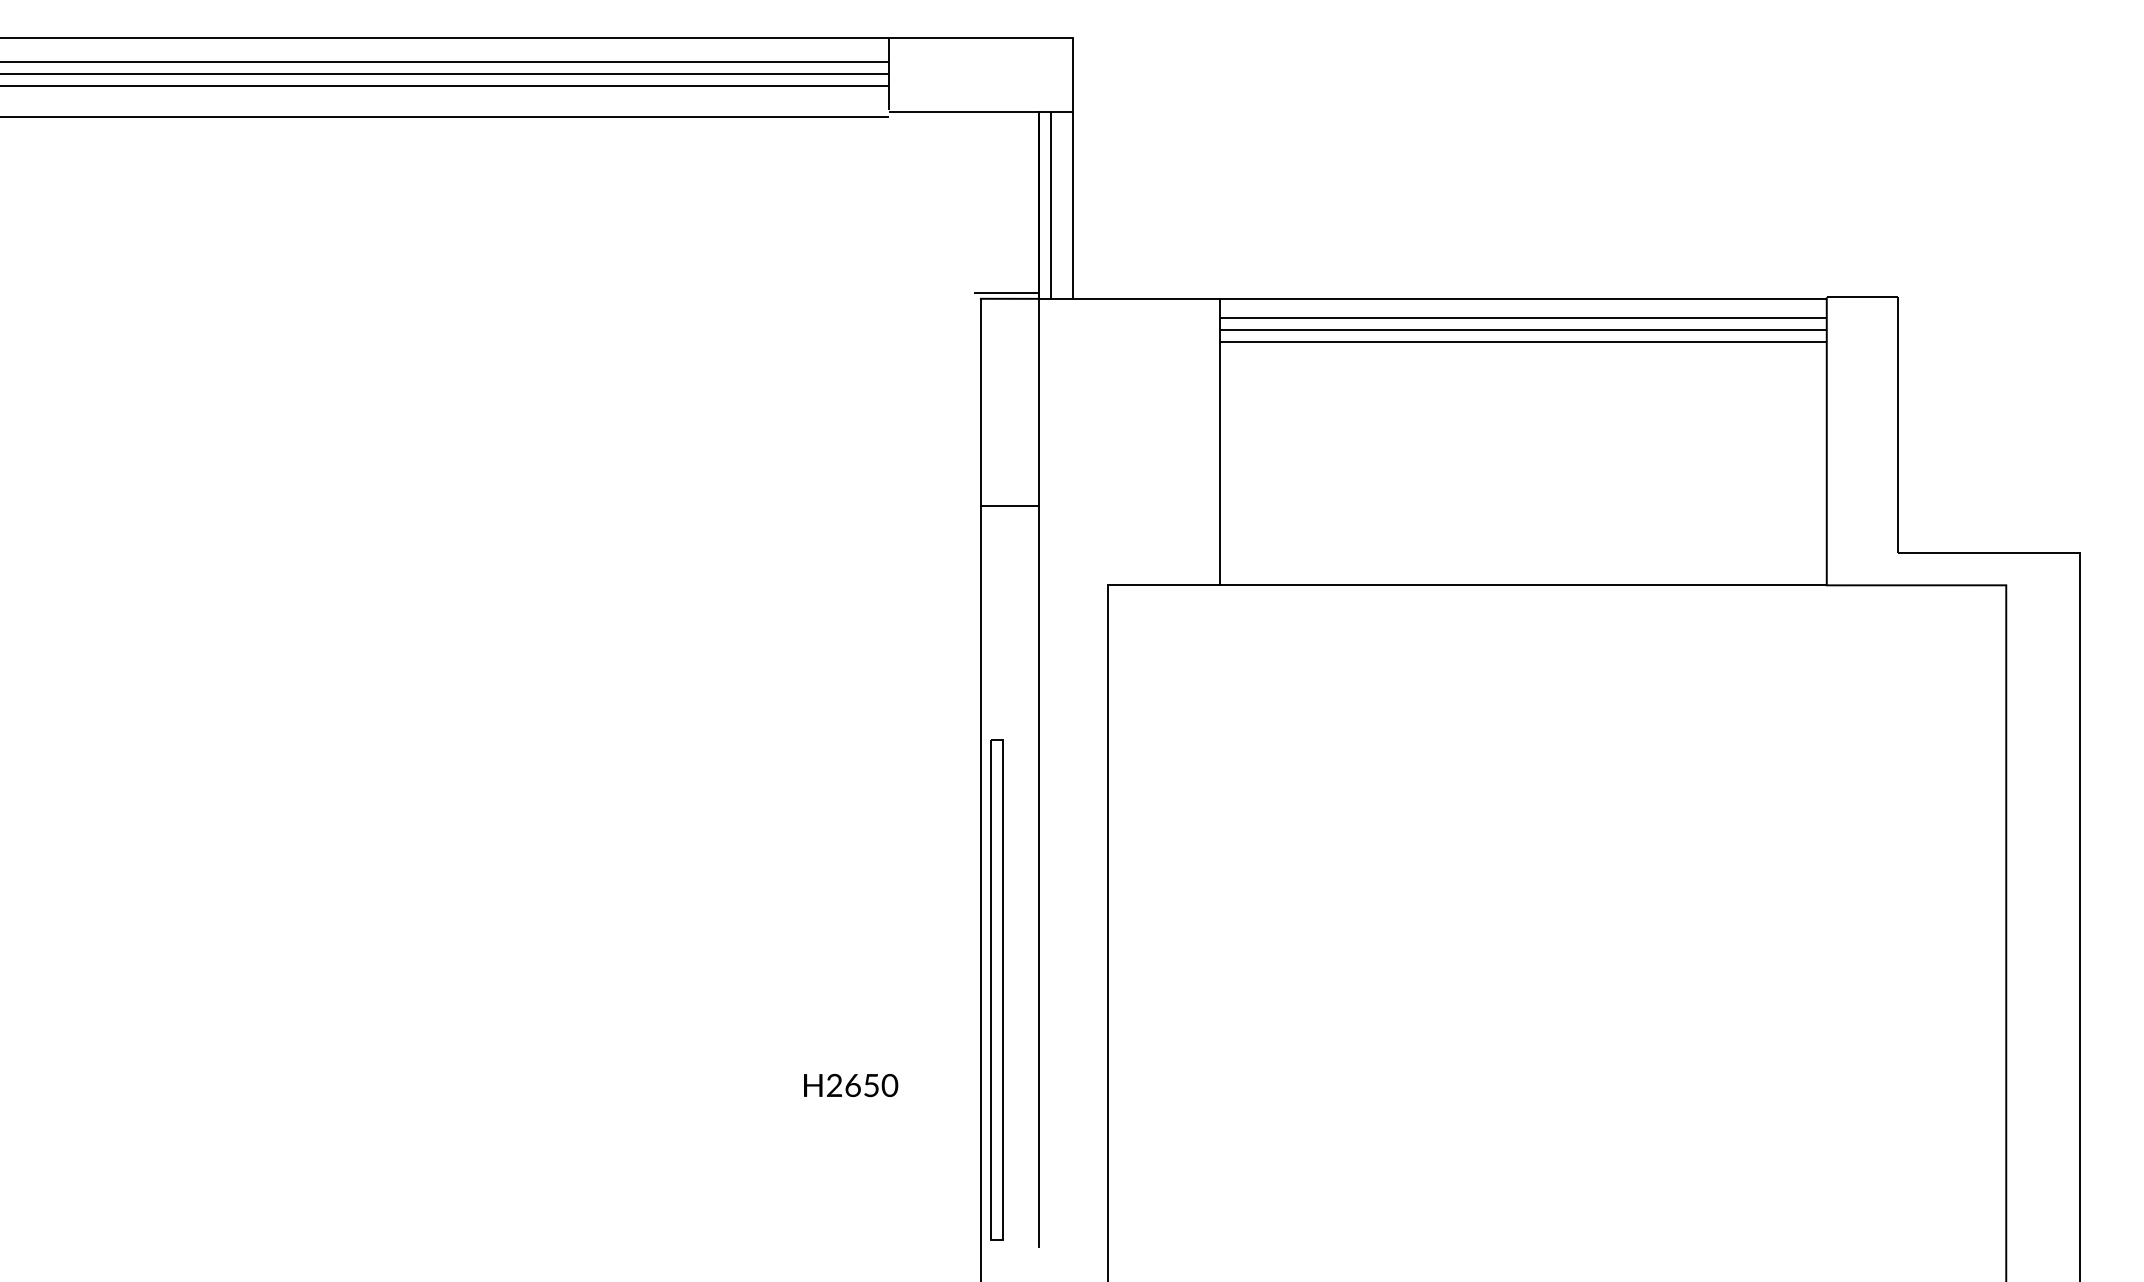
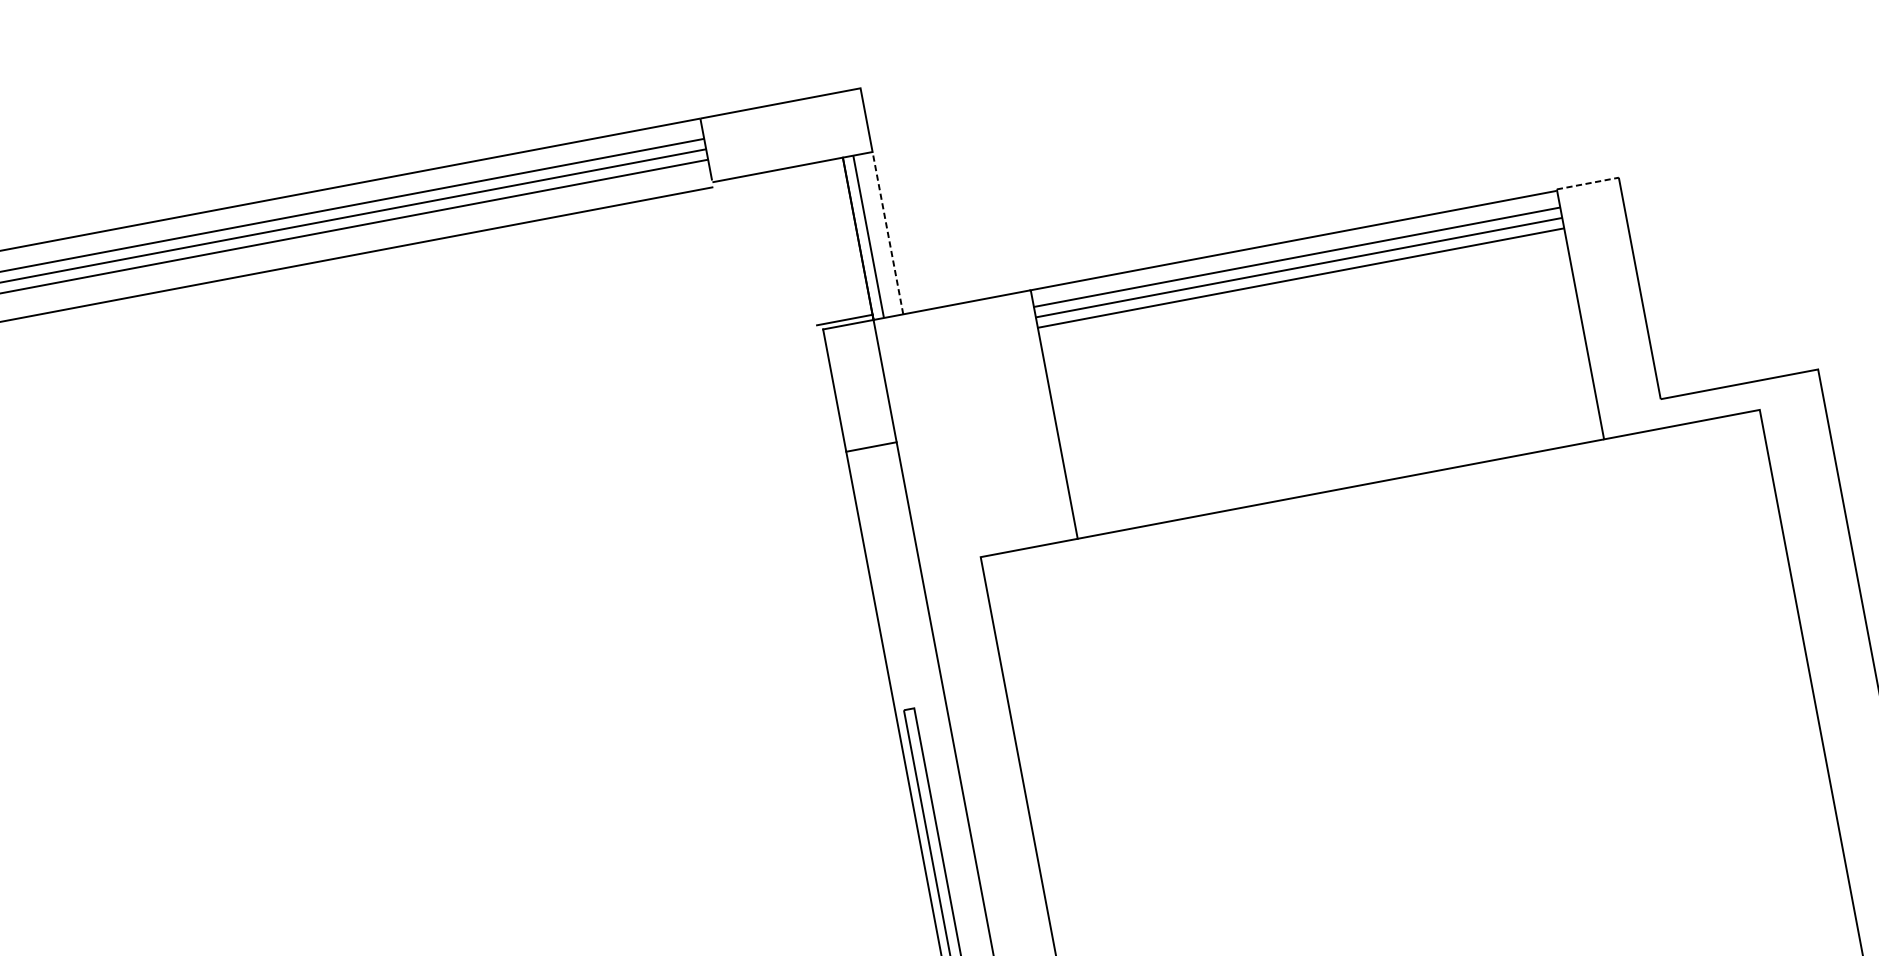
line: (1073, 205) -> (888, 233), solid -> dashed
line: (1862, 297) -> (1587, 183), solid -> dashed
line: (1009, 505) -> (871, 446), moved

